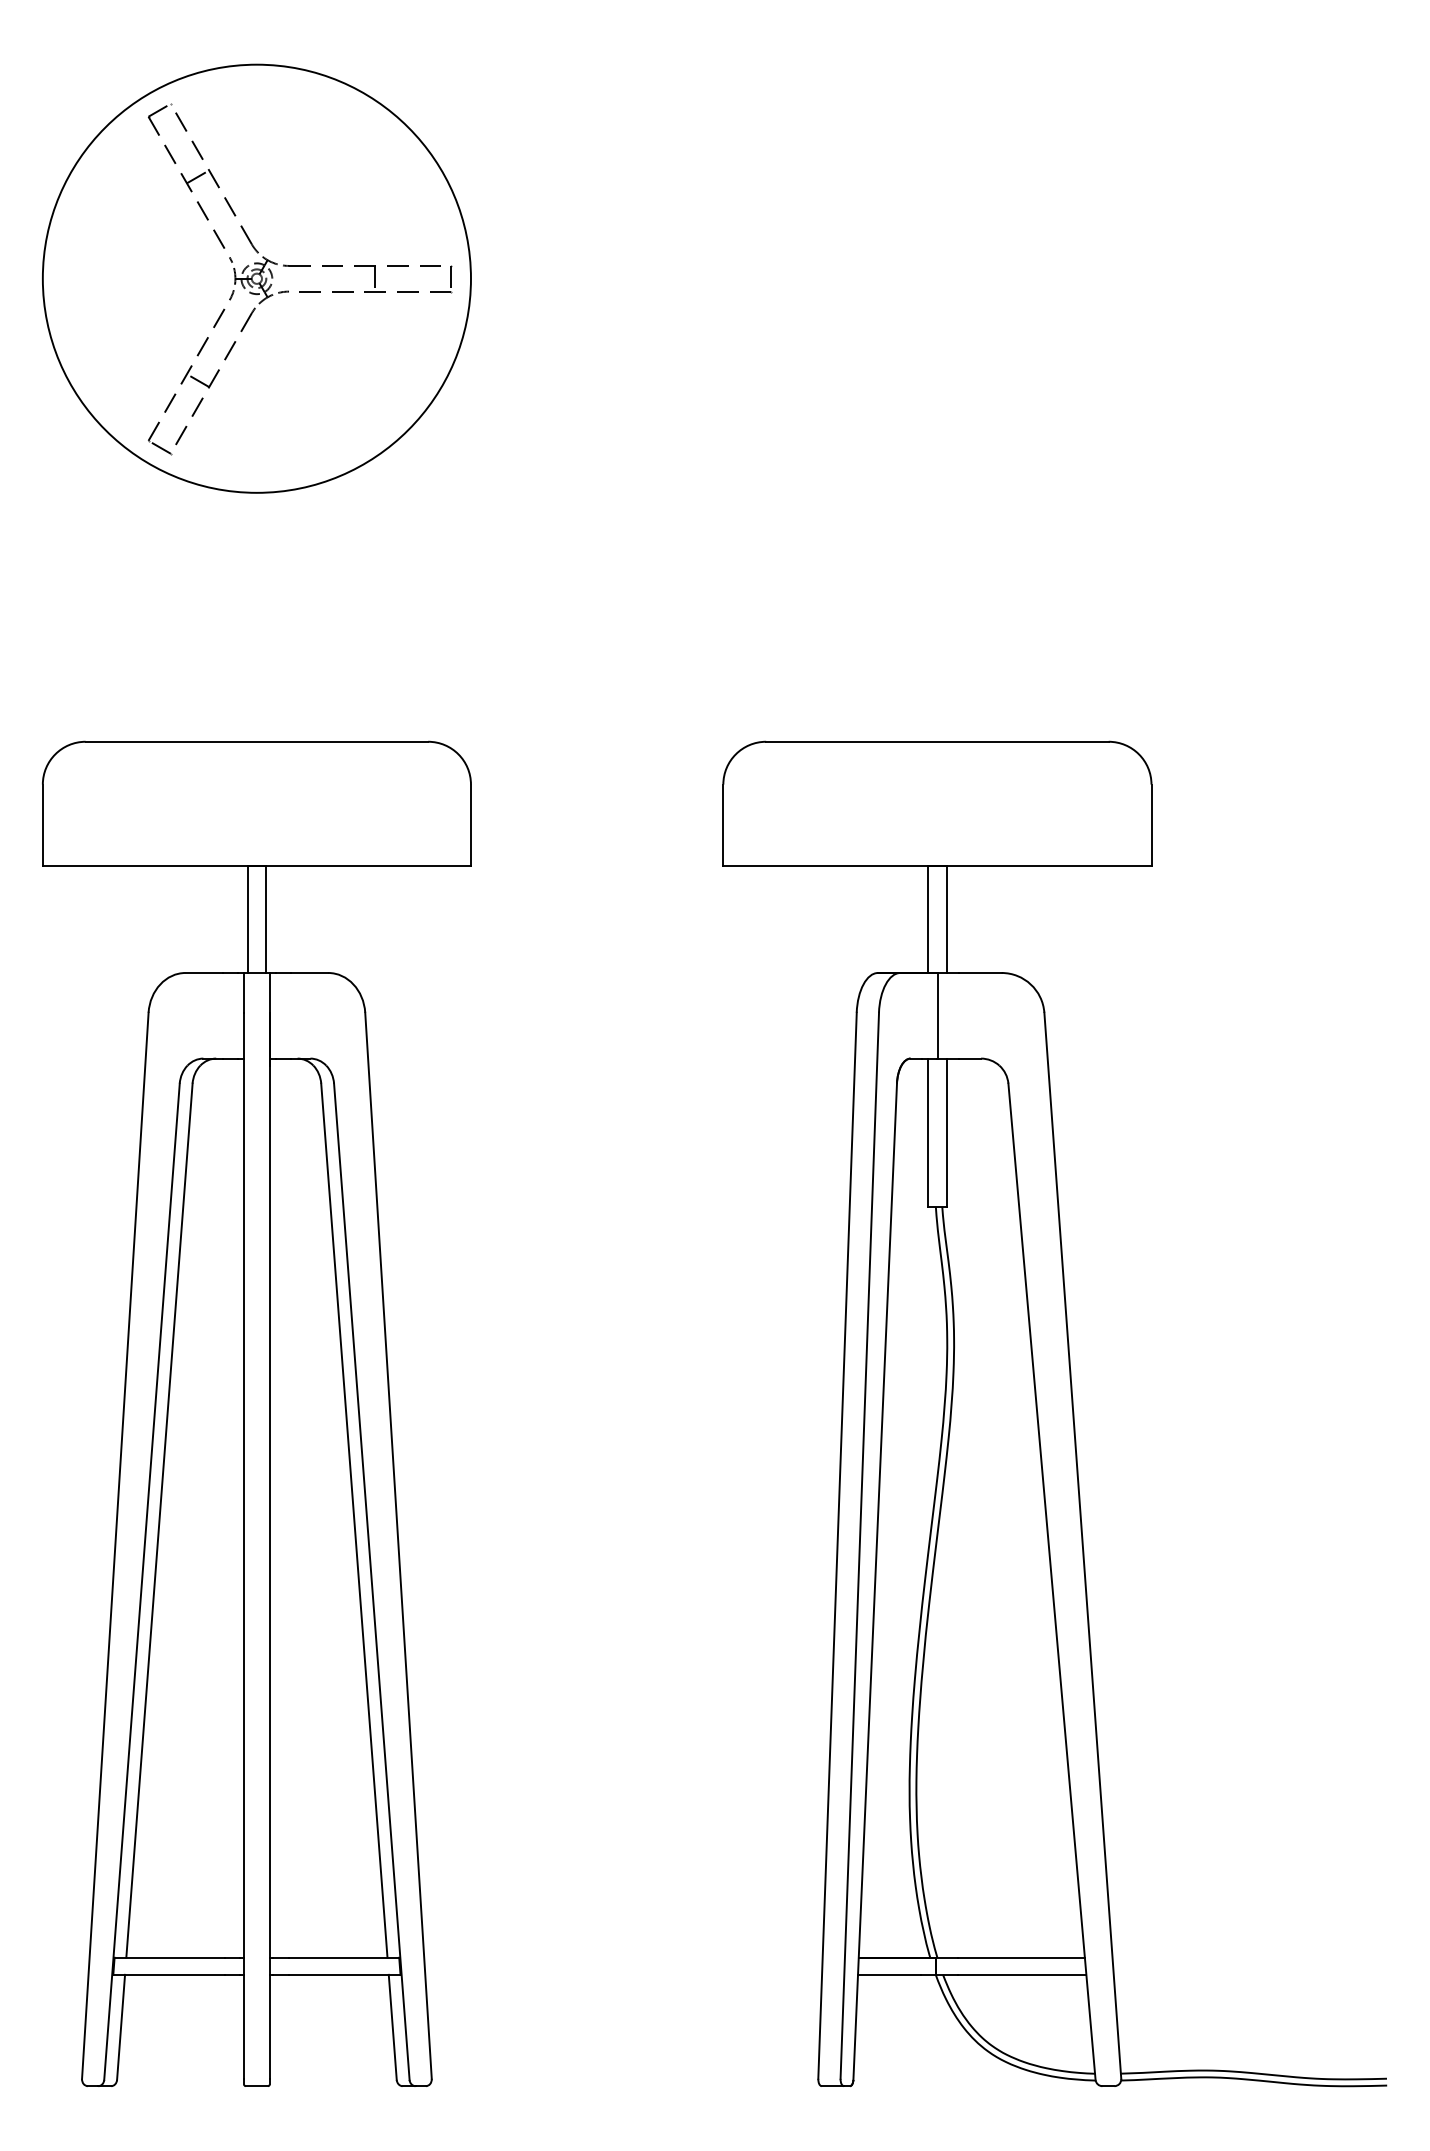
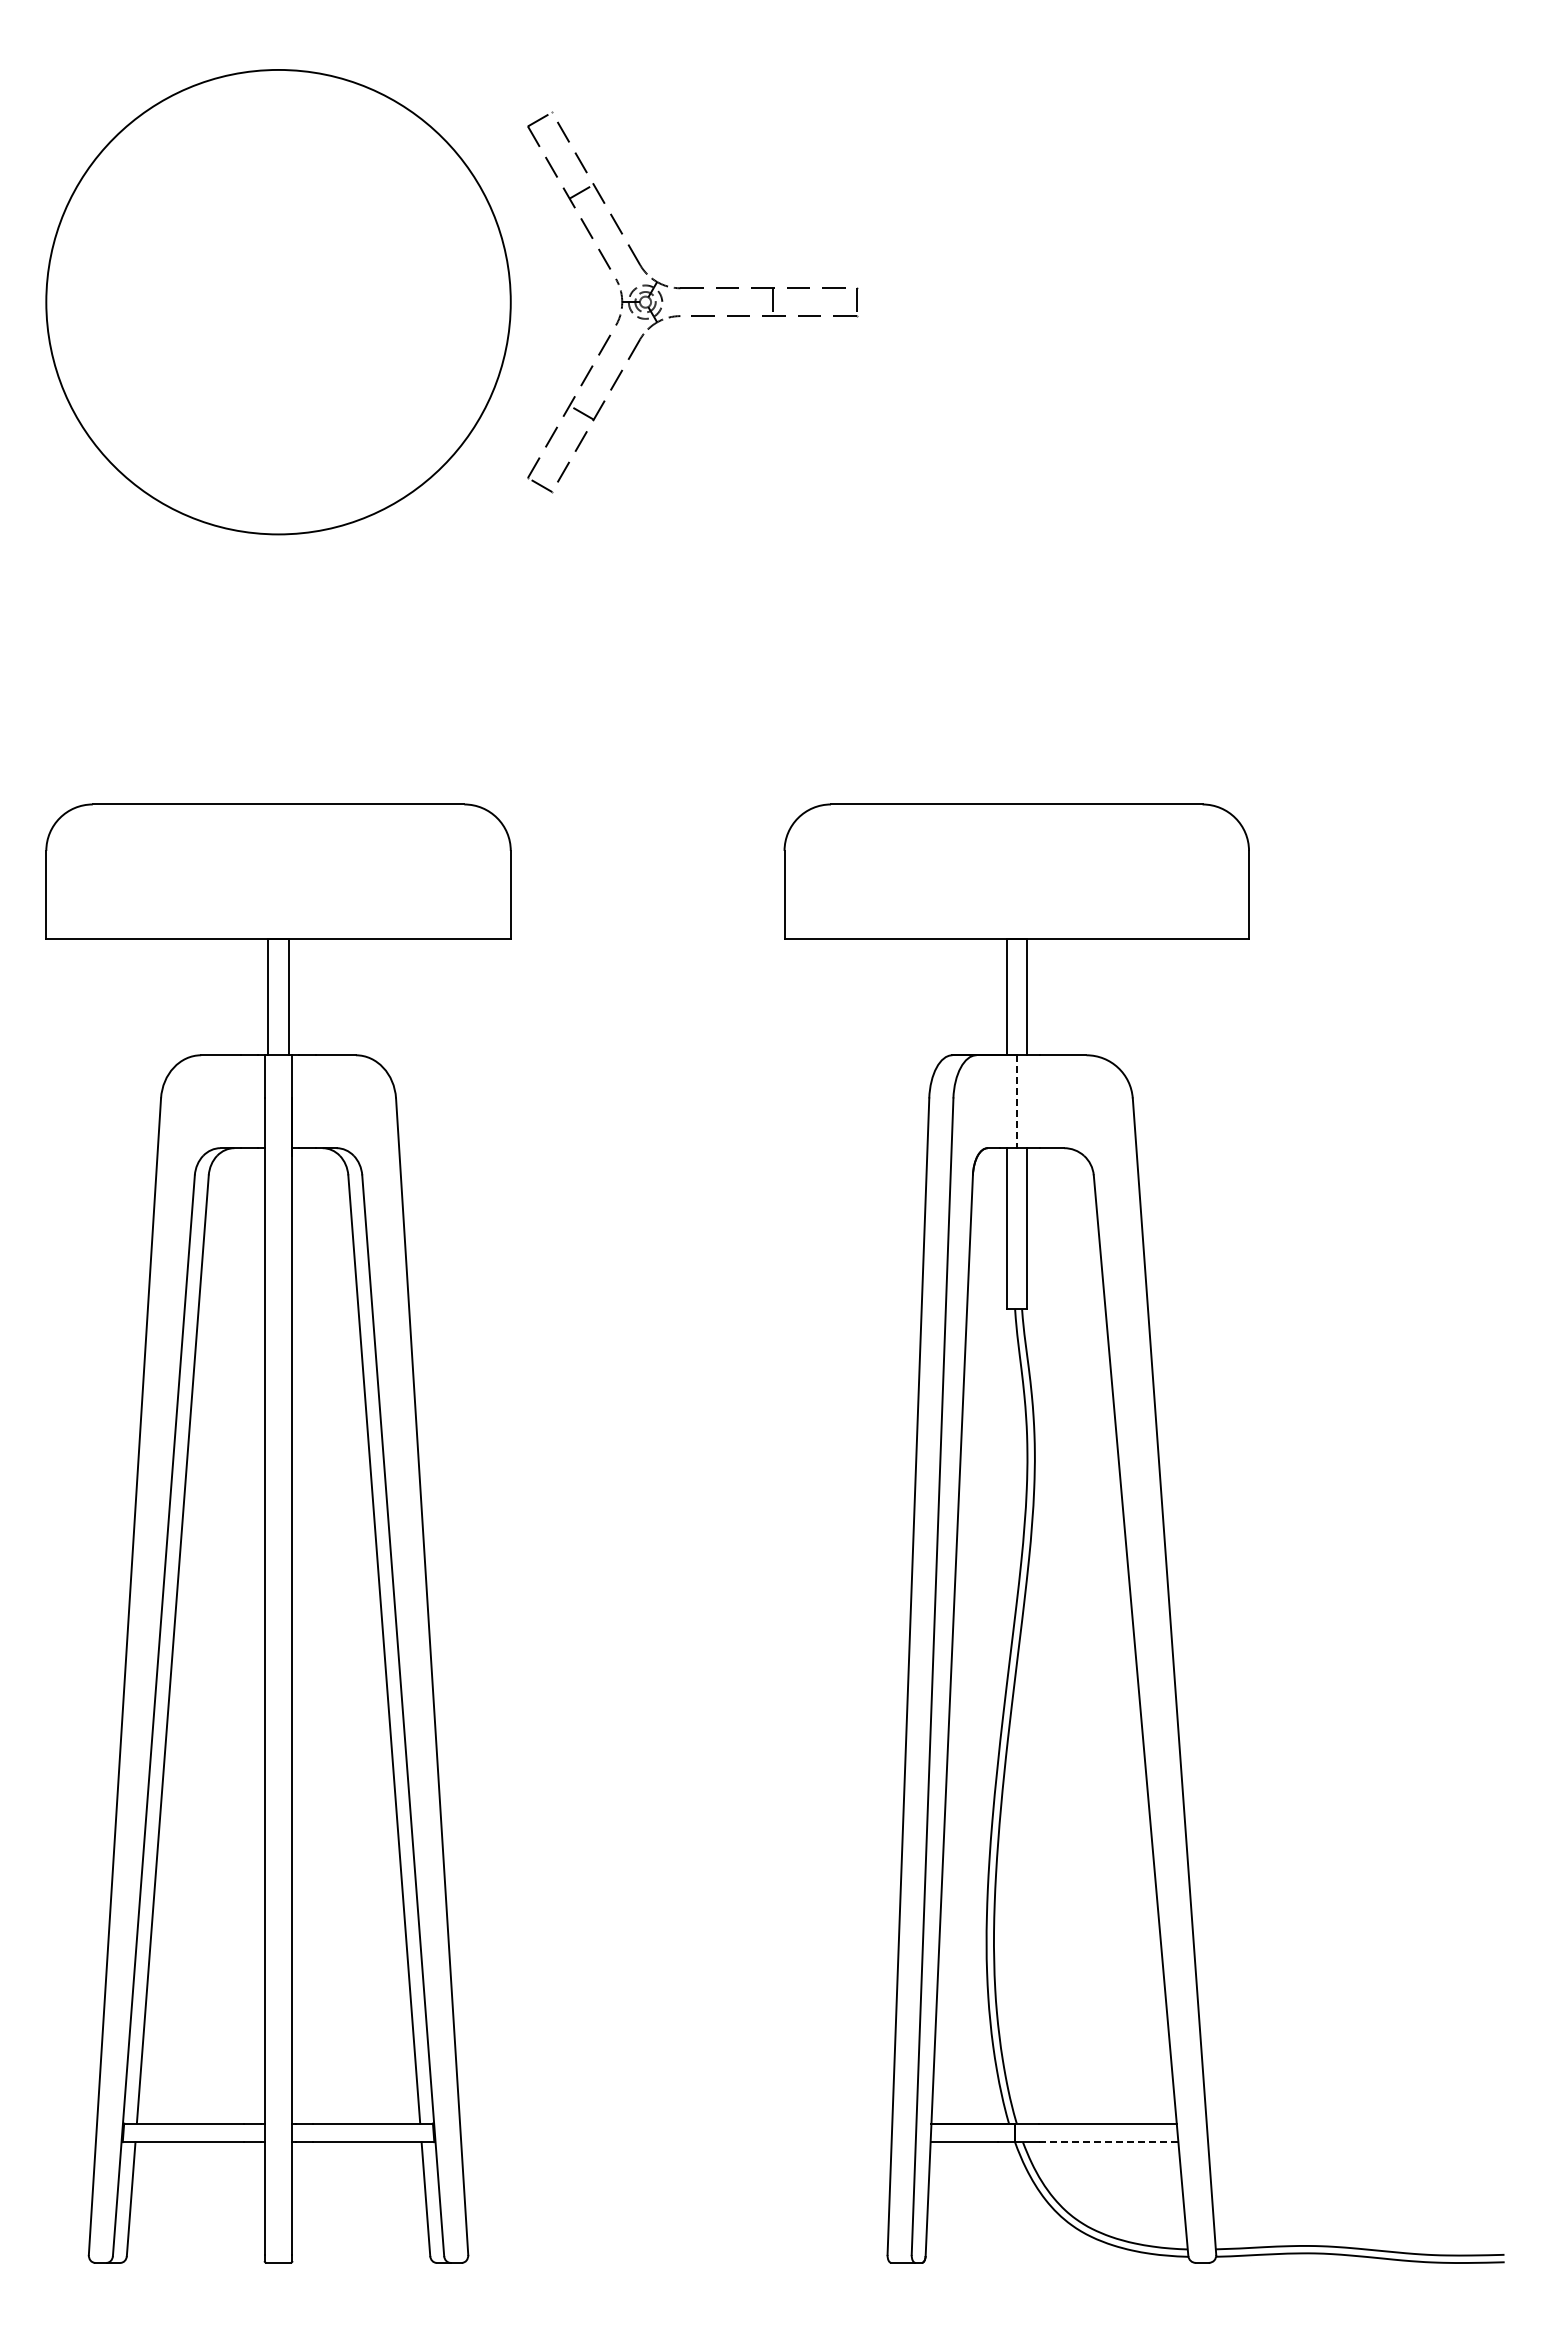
part: (300, 291) -> (692, 315), moved
line: (938, 1016) -> (1017, 1102), solid -> dashed
line: (1021, 1975) -> (1108, 2142), solid -> dashed

